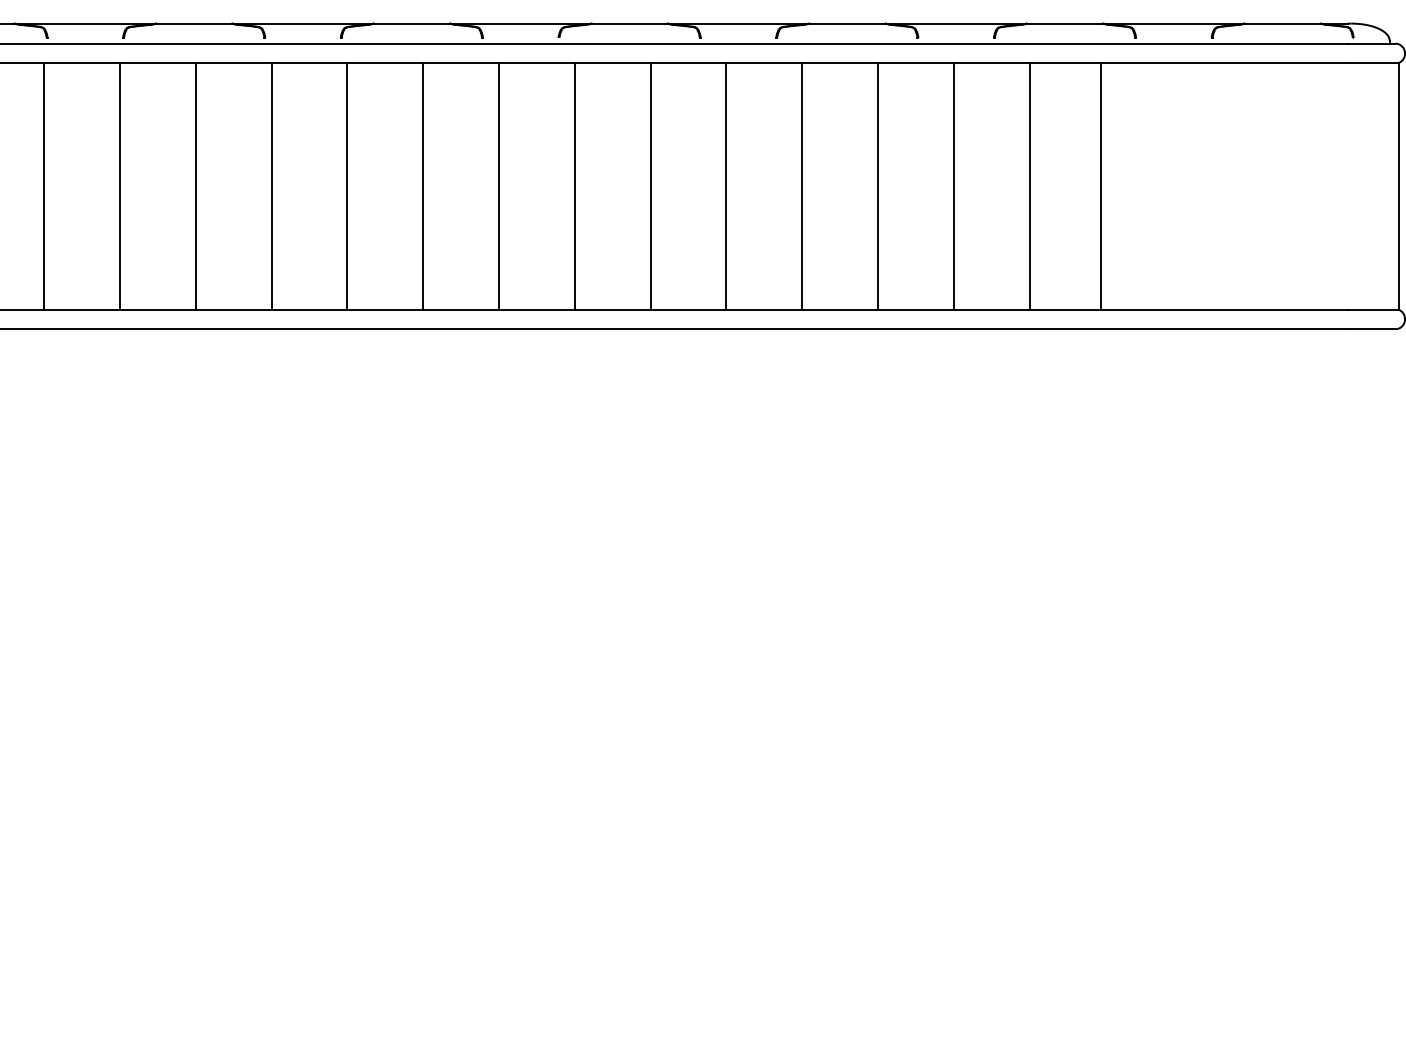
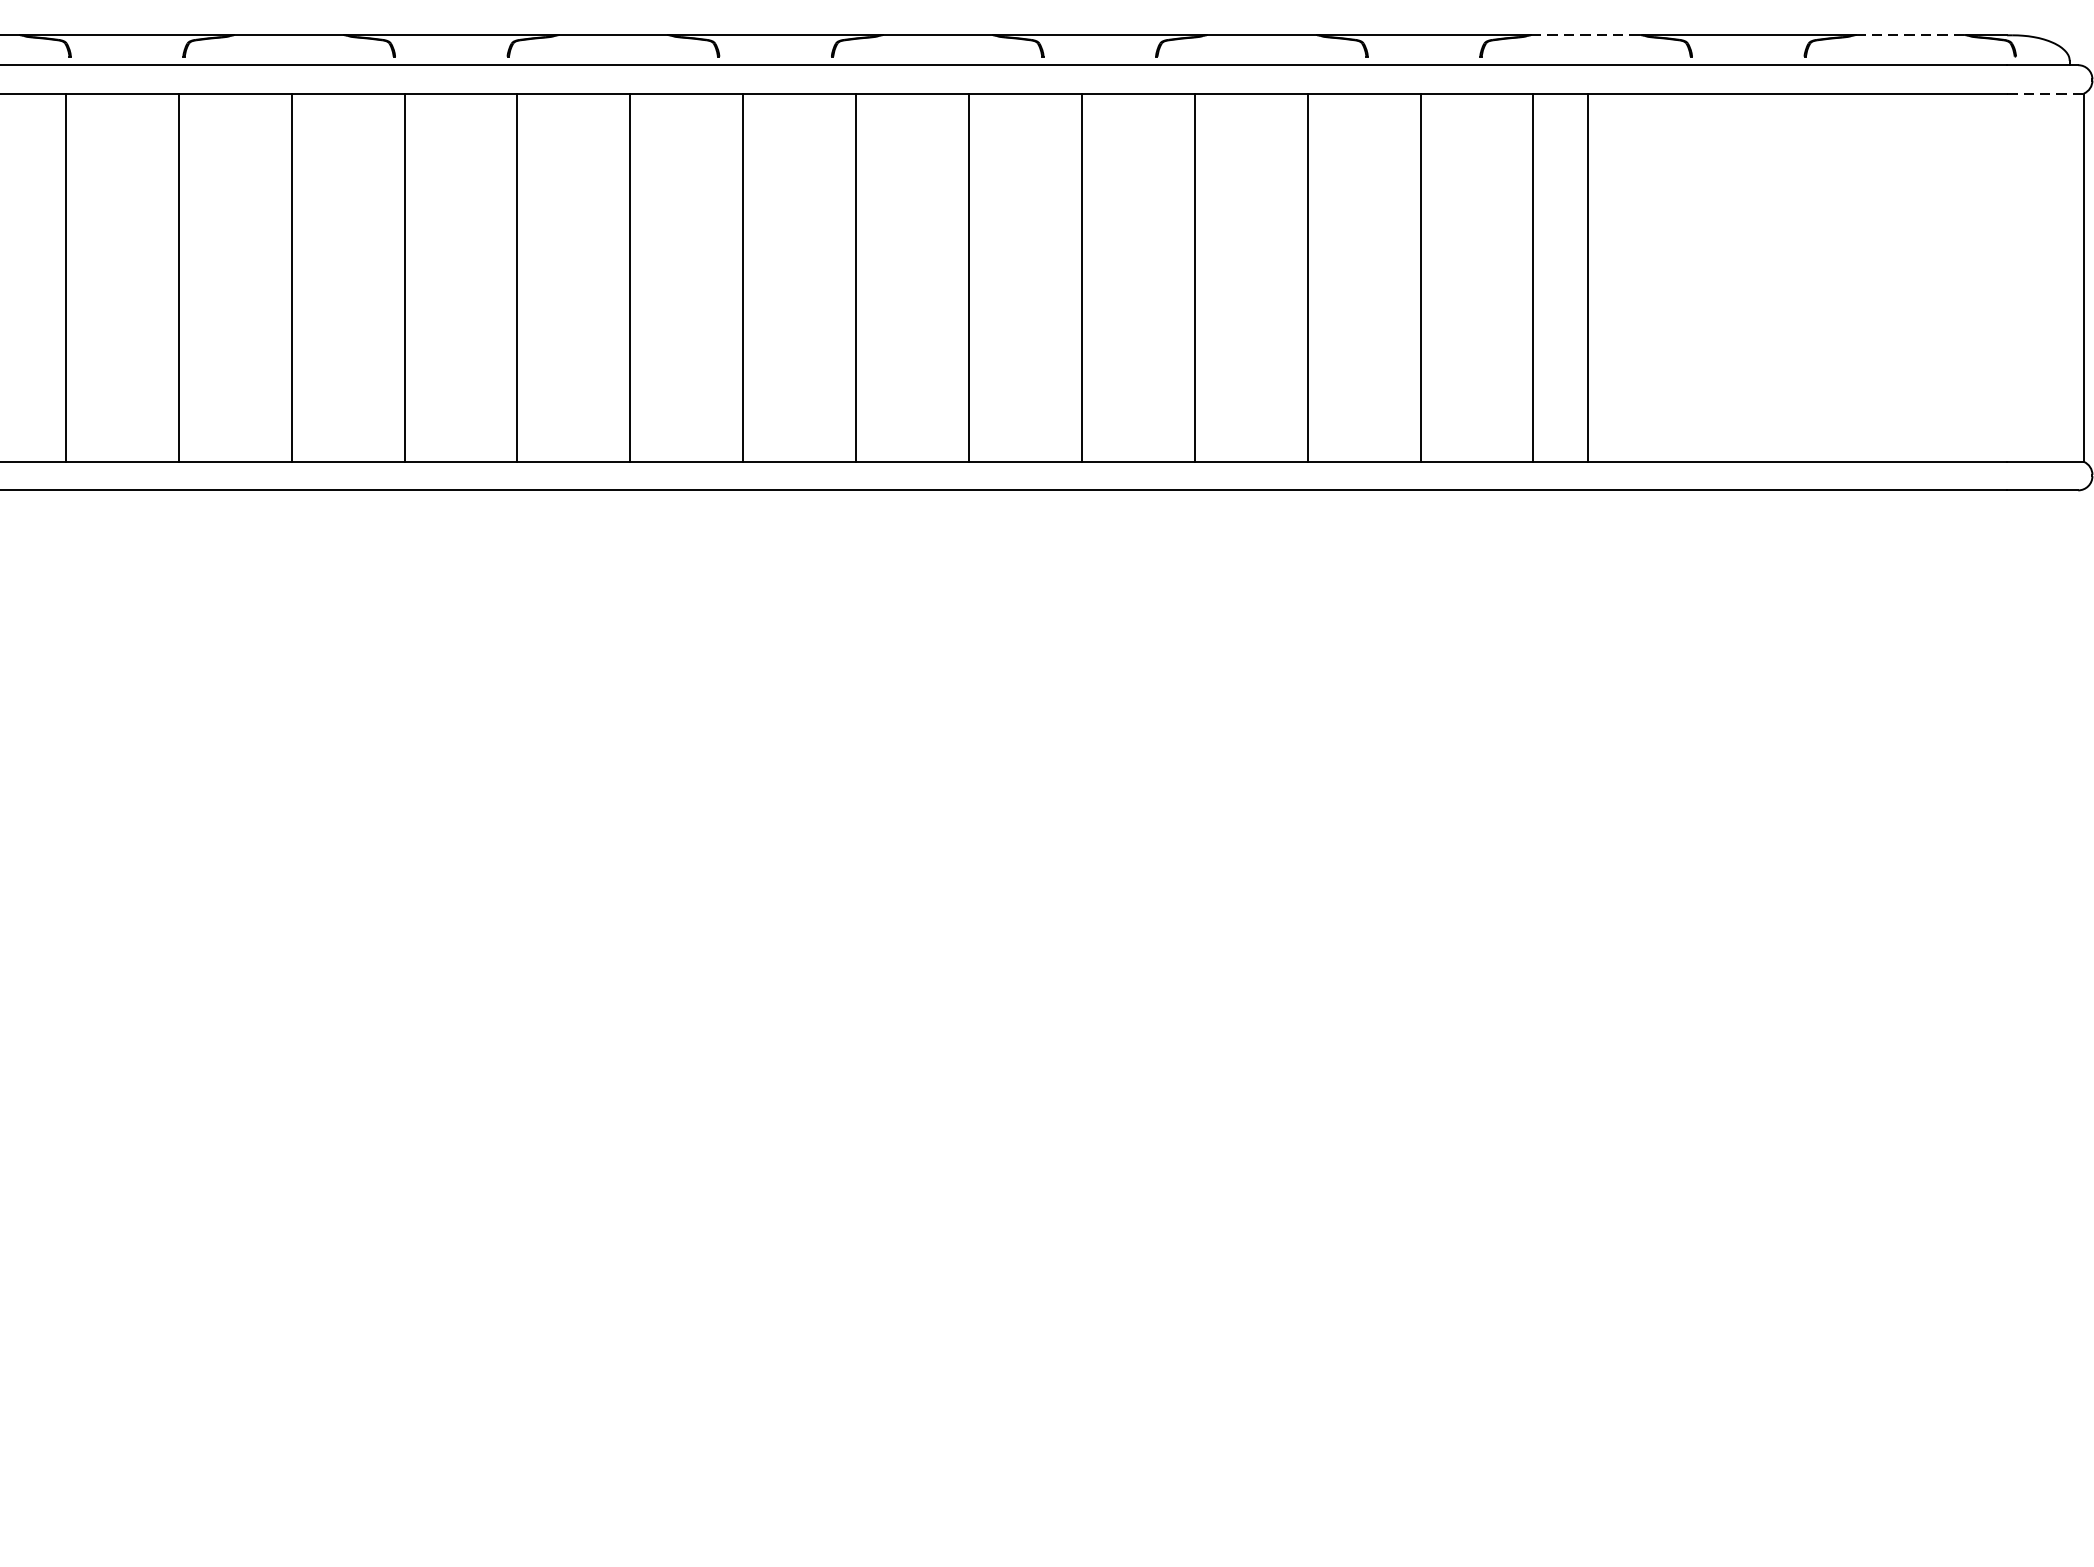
line: (1065, 23) -> (1586, 35), solid -> dashed
line: (1283, 23) -> (1911, 35), solid -> dashed
line: (1373, 62) -> (2045, 93), solid -> dashed
line: (1101, 186) -> (1588, 277), moved

